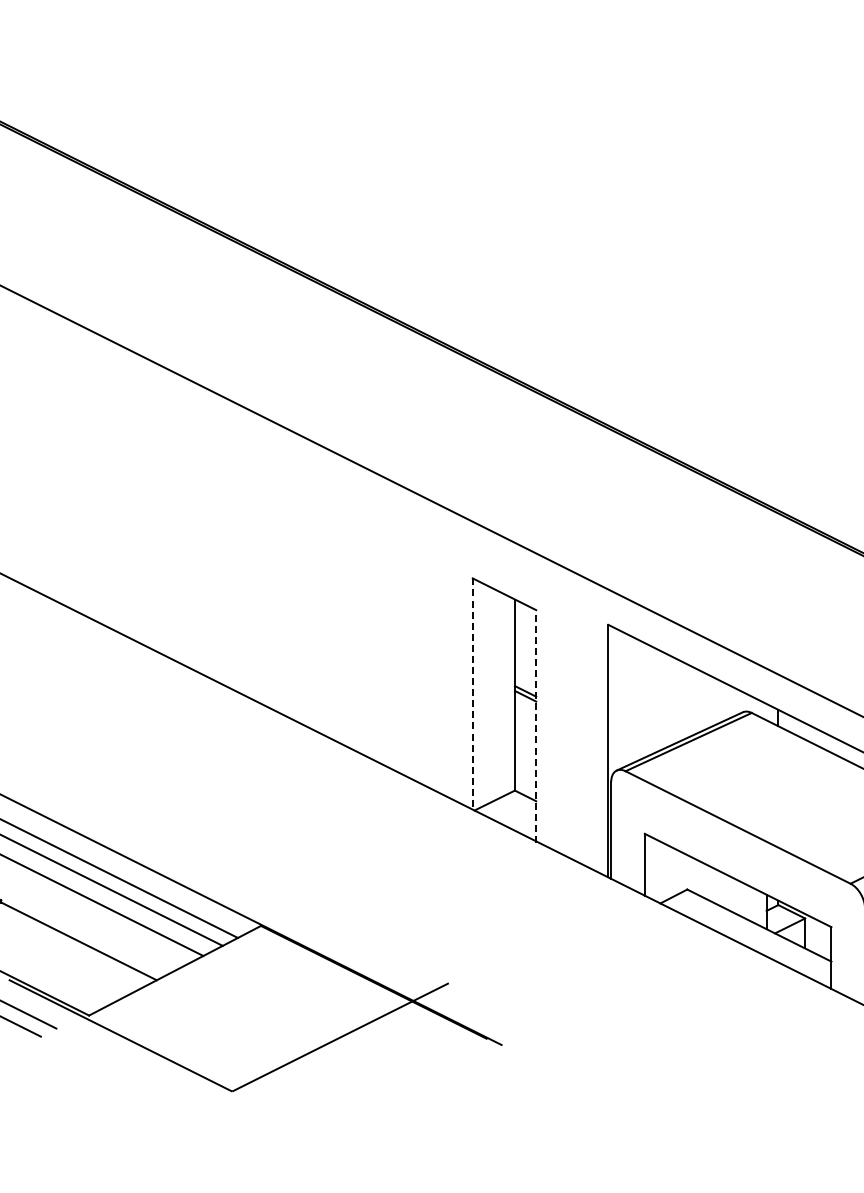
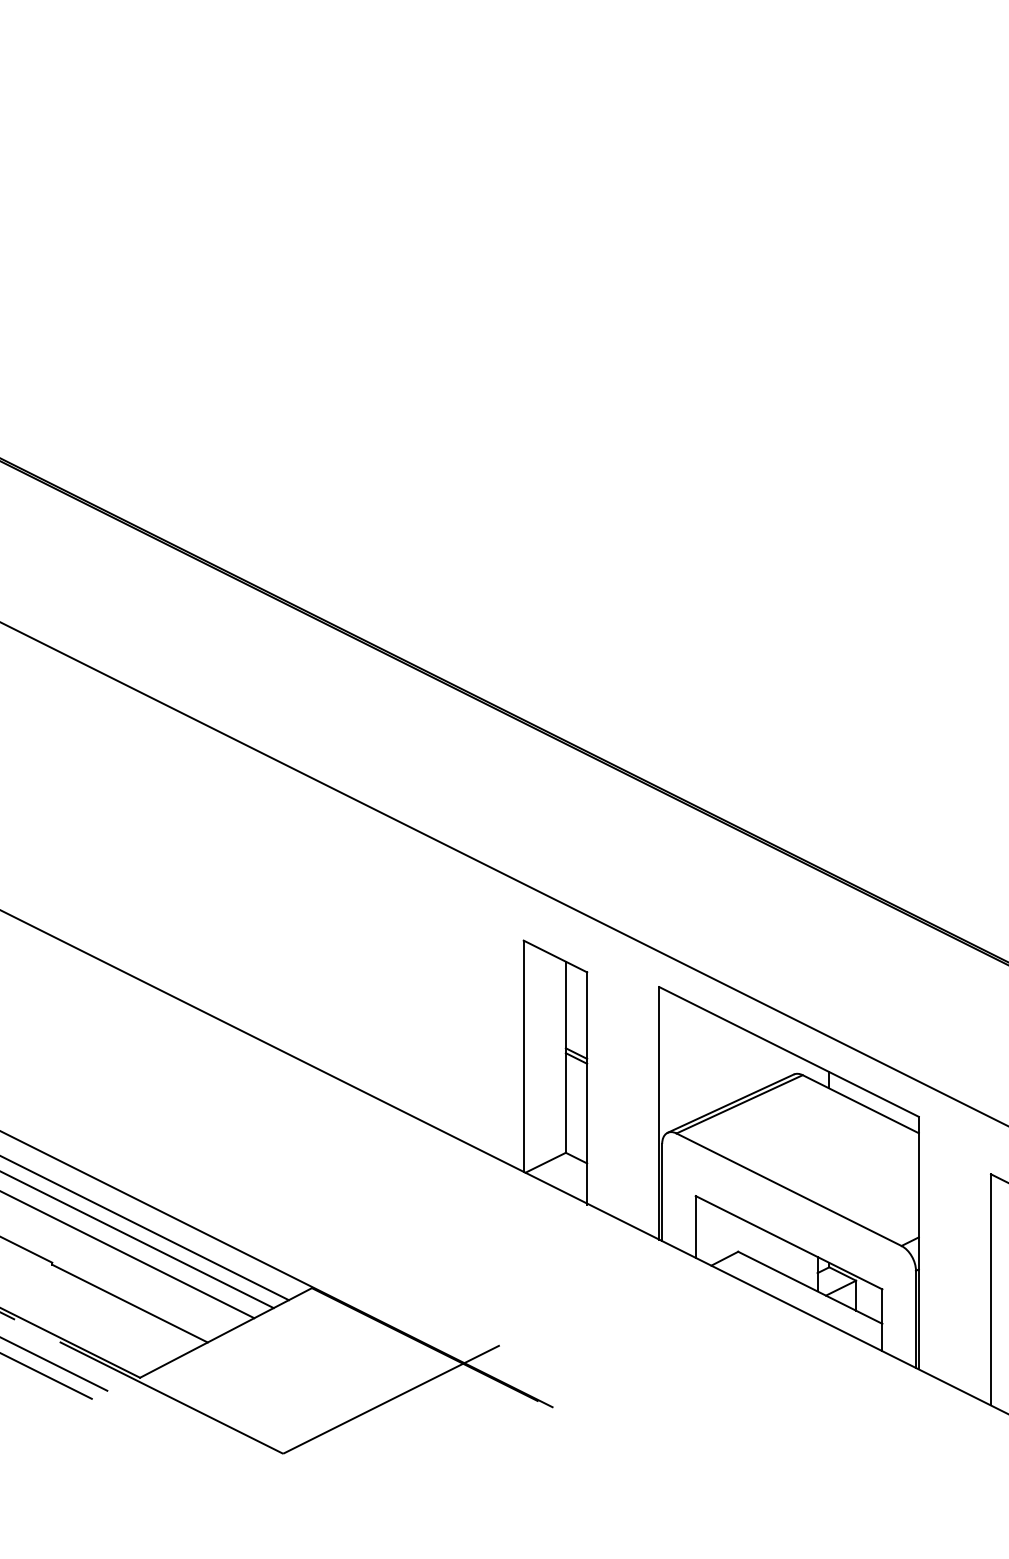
line: (472, 694) -> (523, 1056), dashed -> solid
line: (536, 726) -> (587, 1088), dashed -> solid

